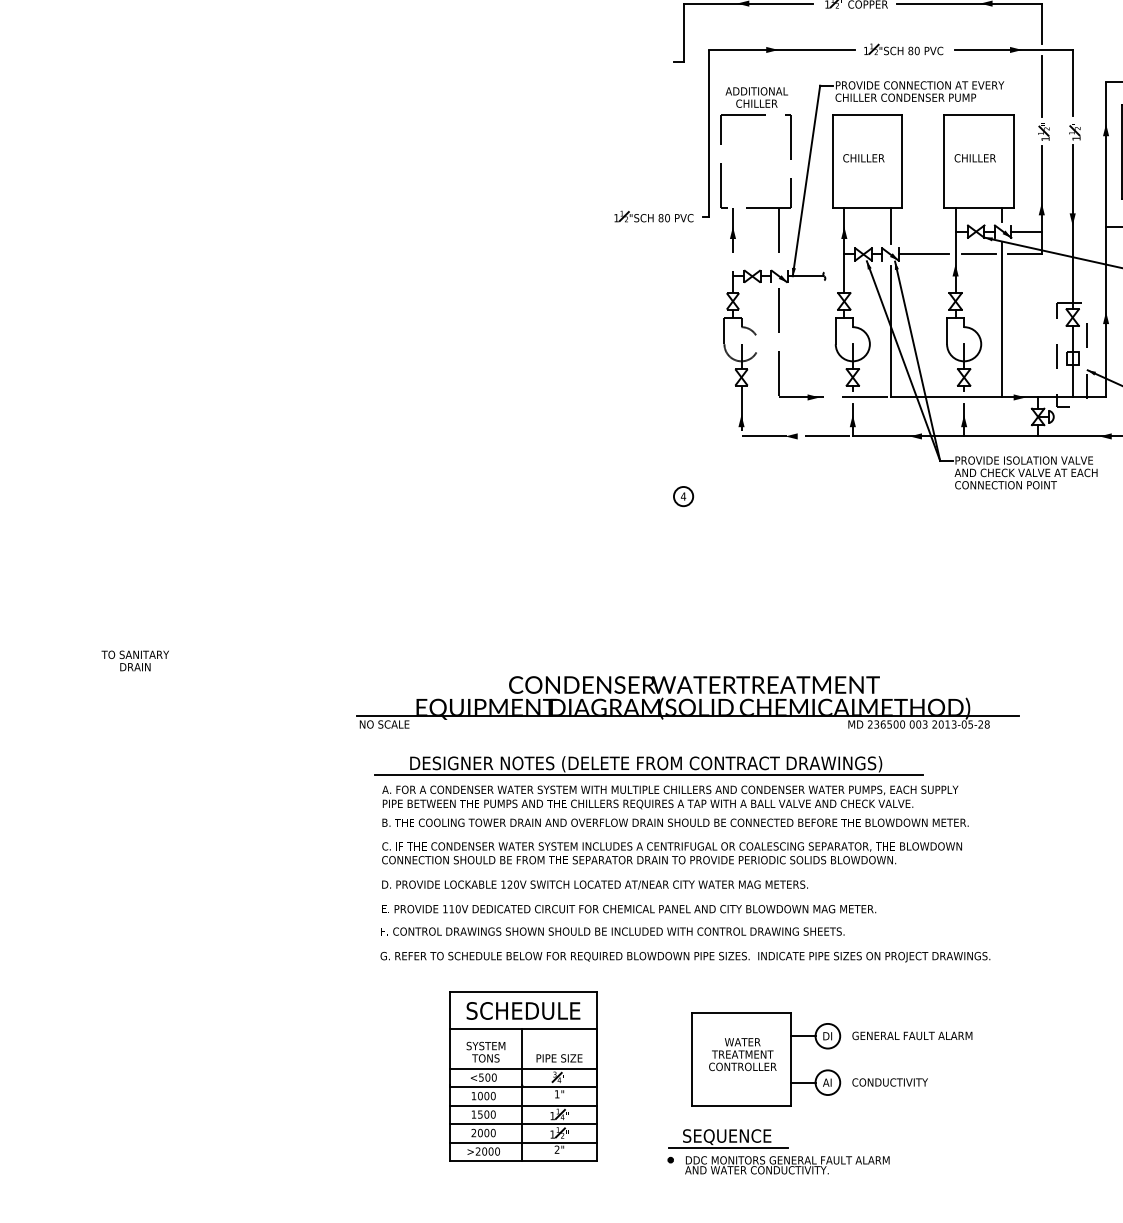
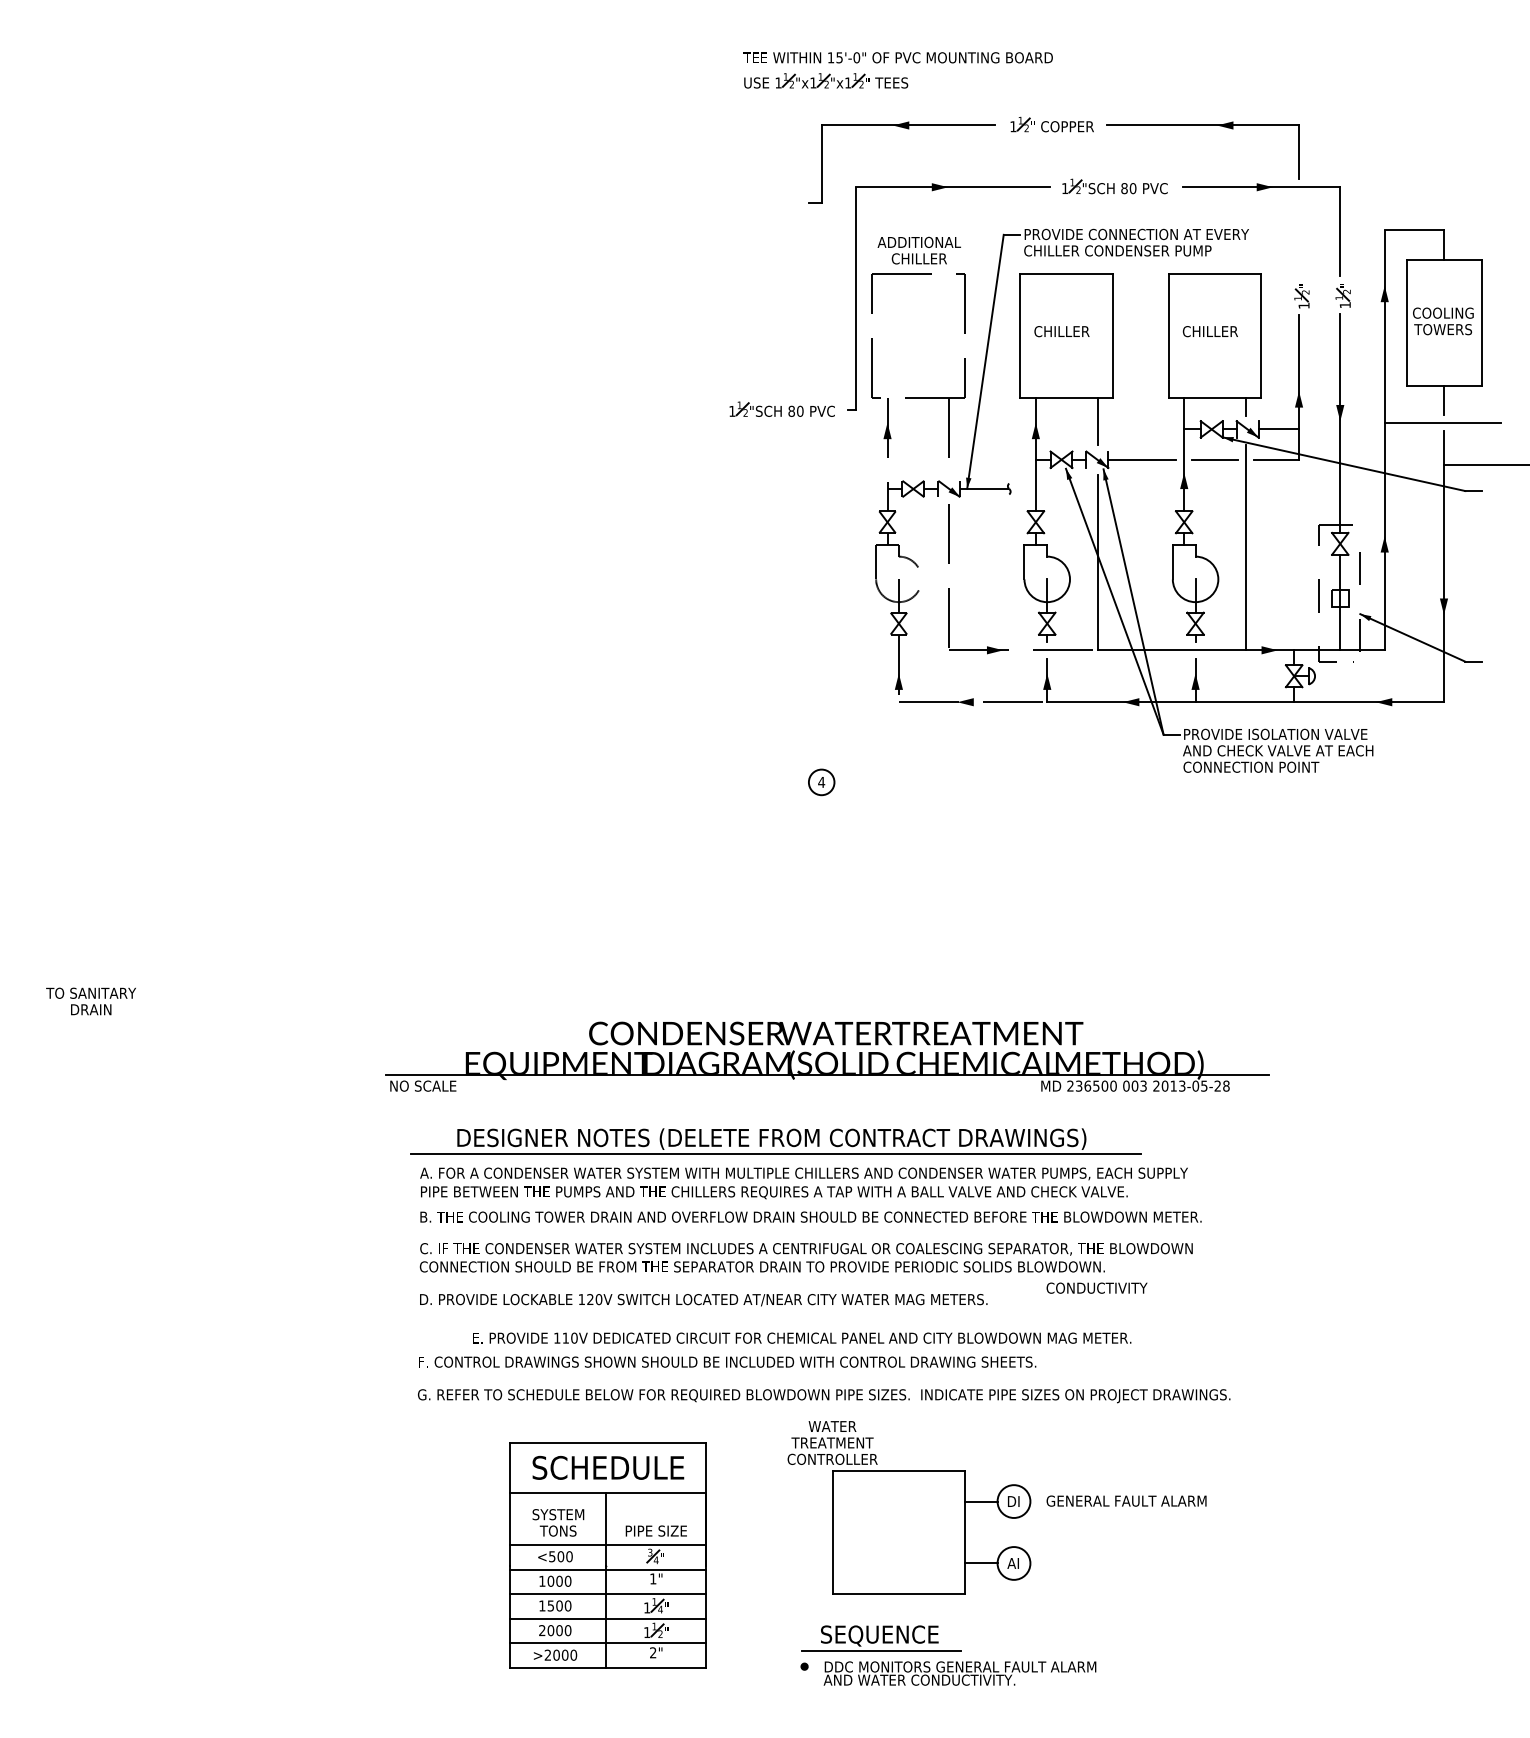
line: (1042, 86) -> (1299, 235), removed
text: (629, 908) -> (802, 1337), moved
text: (742, 1054) -> (832, 1442), moved
text: (889, 1081) -> (1096, 1287), moved

